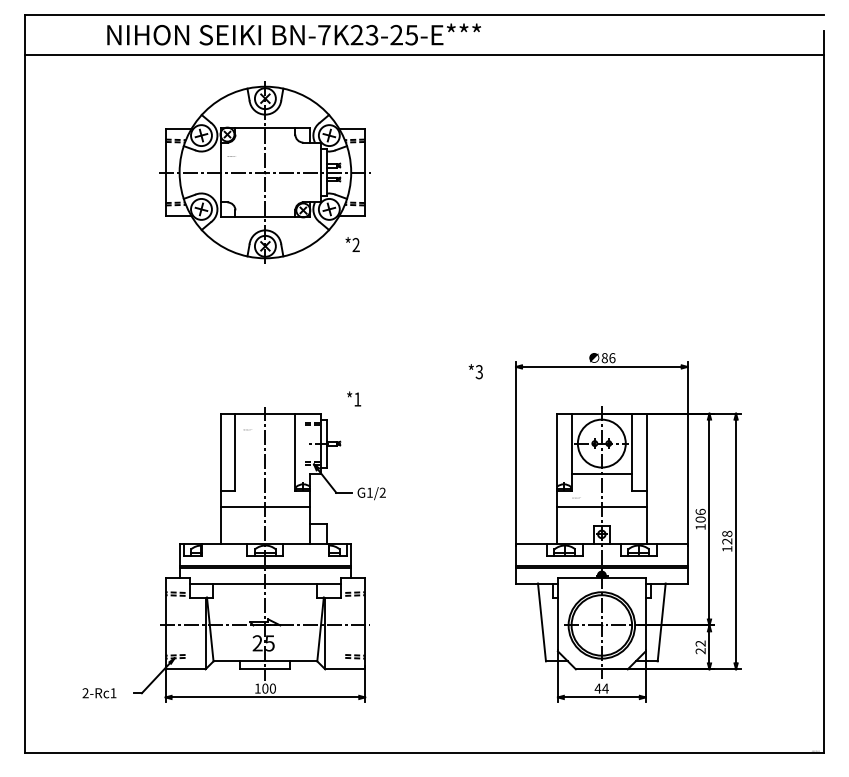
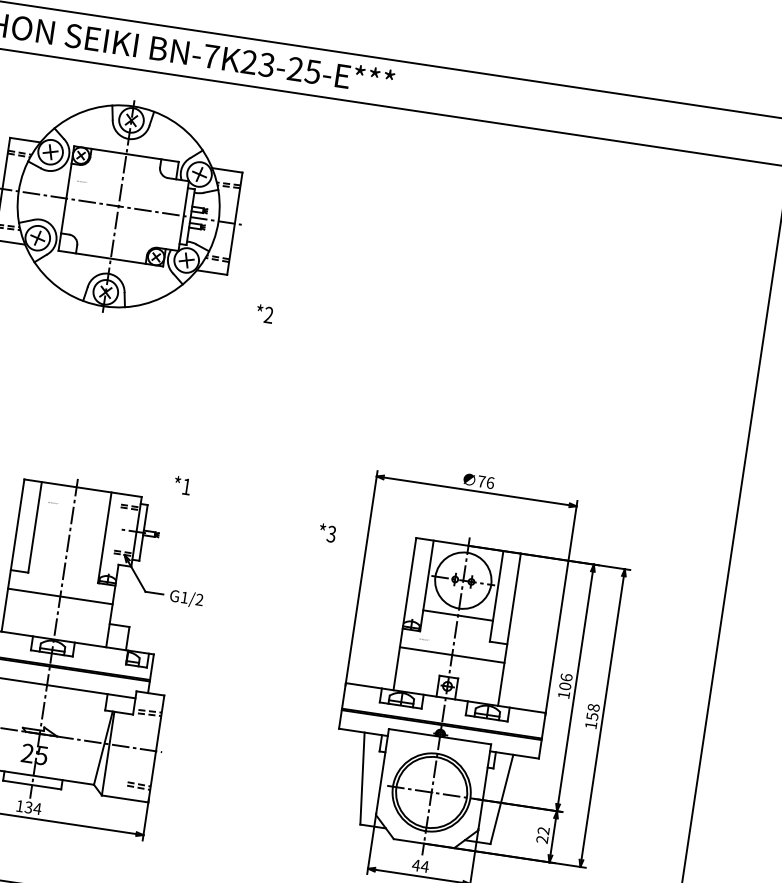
text: (352, 244) -> (264, 313), moved
text: (604, 358) -> (481, 482), 86 -> 76
text: (475, 371) -> (327, 532), moved
text: (727, 541) -> (592, 716), 128 -> 158
text: (269, 688) -> (33, 808), 100 -> 134

